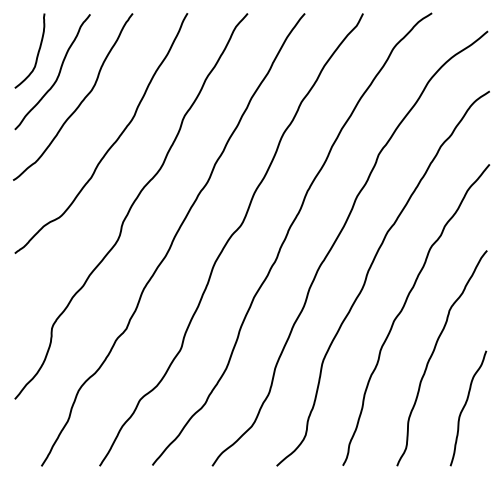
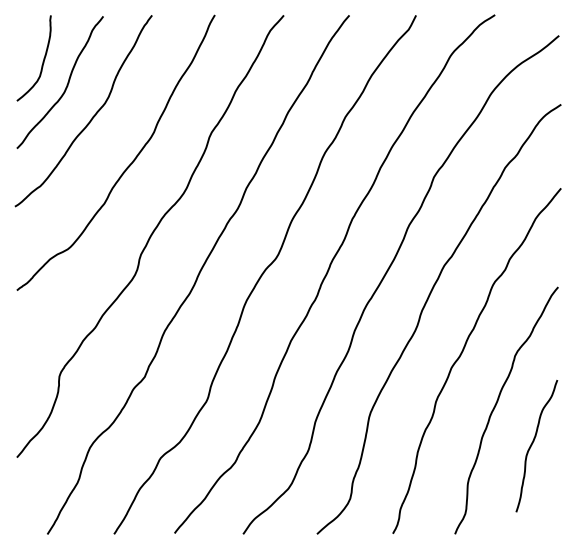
curve: (464, 407) -> (532, 445), moved

